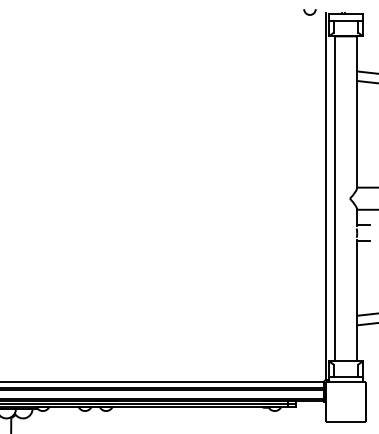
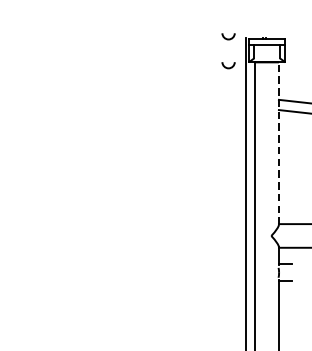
arc: (308, 40) -> (227, 66), added
line: (357, 111) -> (279, 142), solid -> dashed

